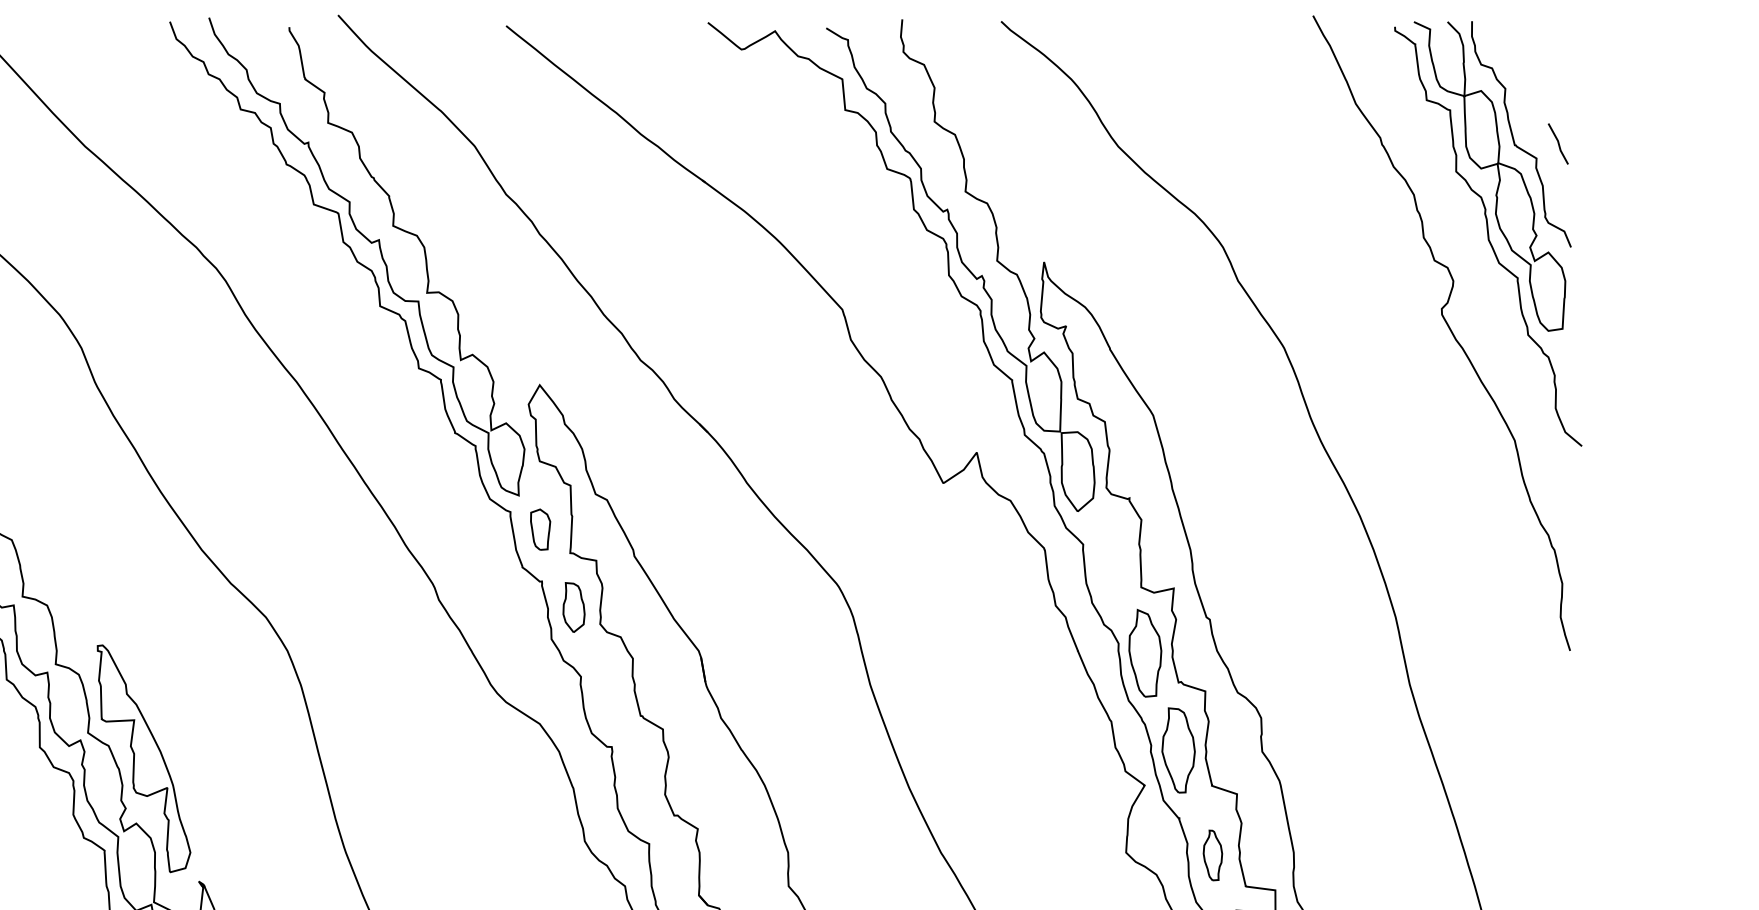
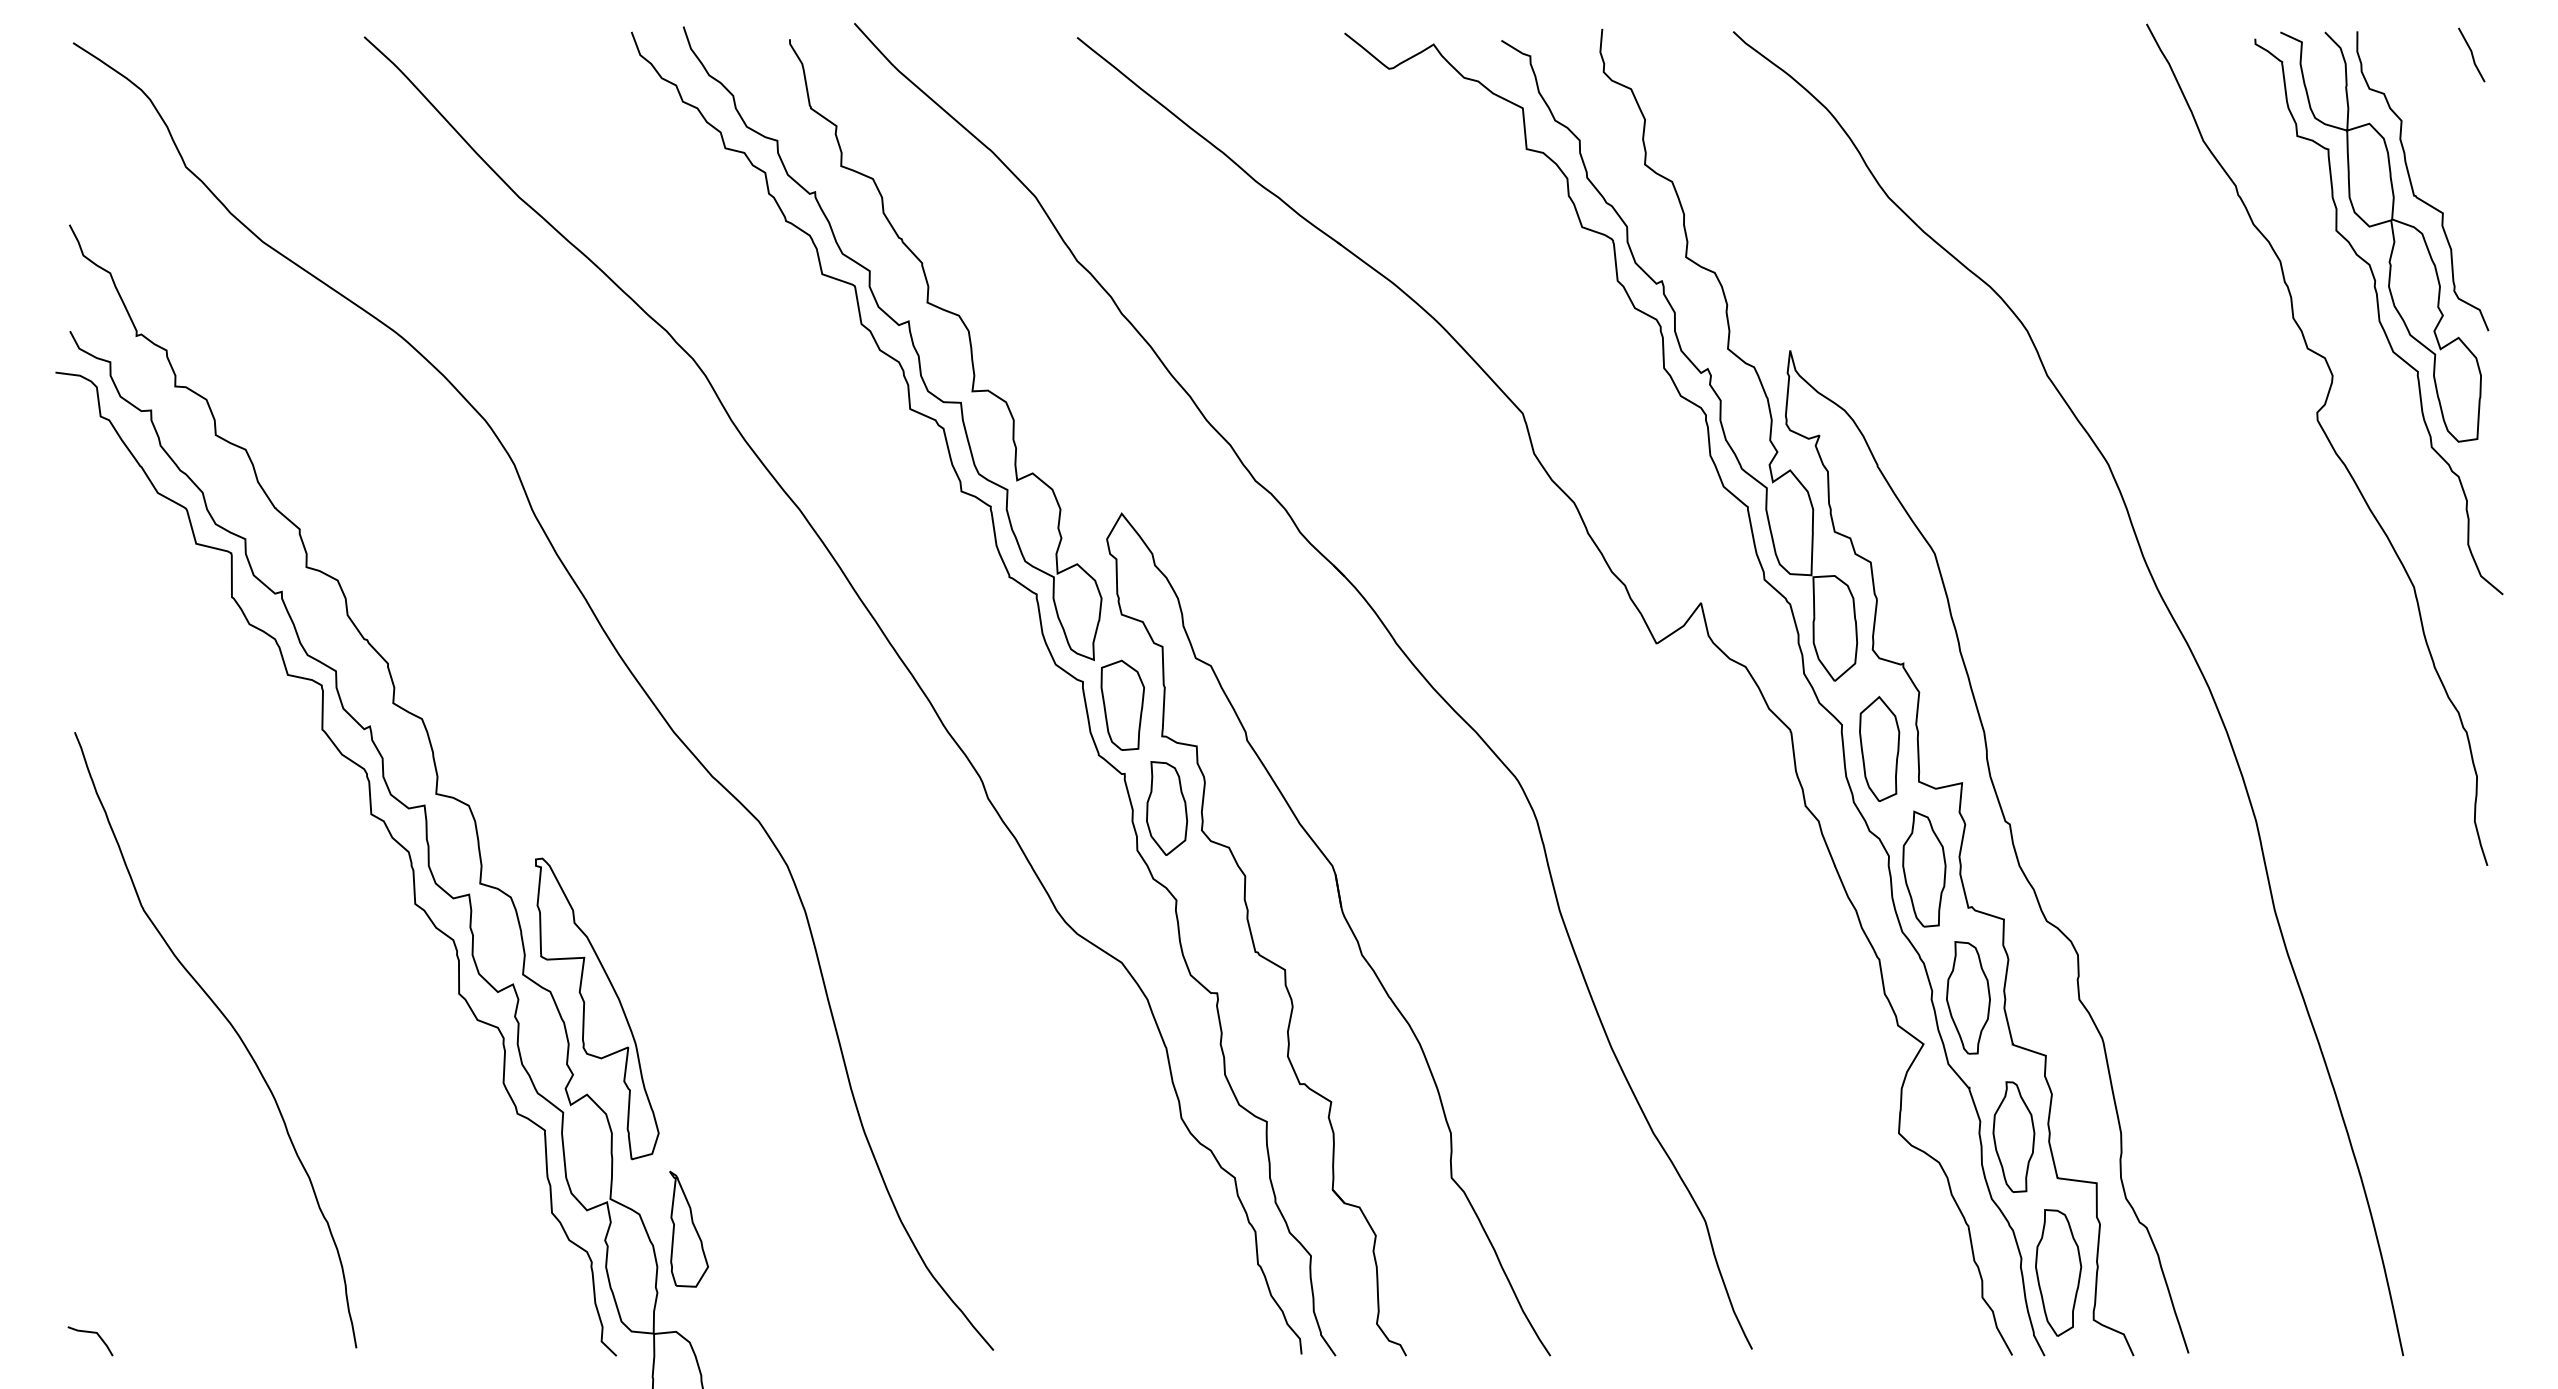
line: (1558, 143) -> (2471, 54), moved
part: (540, 529) -> (1122, 704), size x1.67
part: (1111, 562) -> (1879, 748), added
part: (574, 607) -> (1167, 808), size x1.43
part: (1212, 855) -> (2013, 1136), size x1.67

